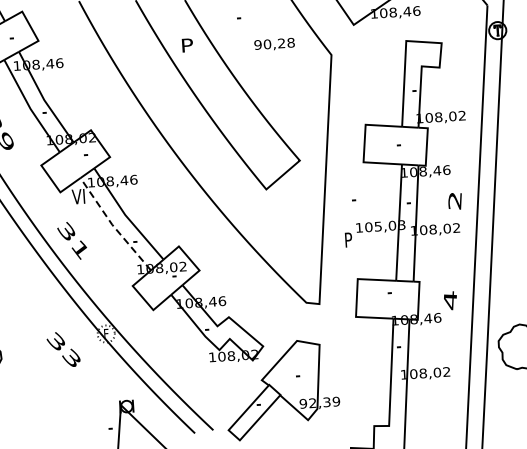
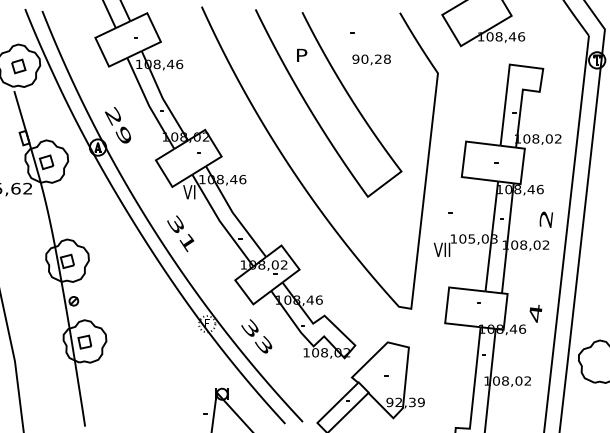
text: (274, 44) -> (371, 59), moved
line: (113, 225) -> (220, 221), dashed -> solid
text: (347, 239) -> (441, 249), P -> VII
text: (63, 349) -> (256, 336), moved

